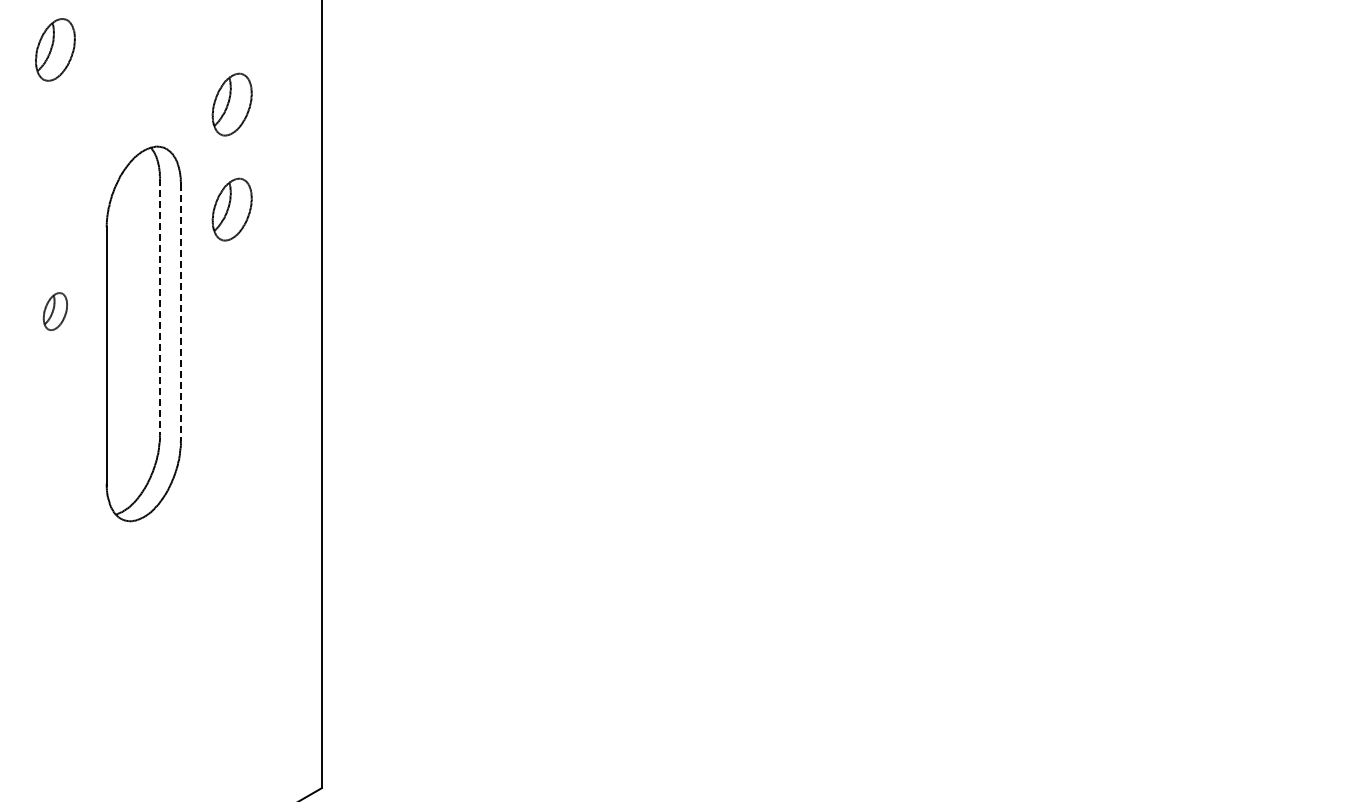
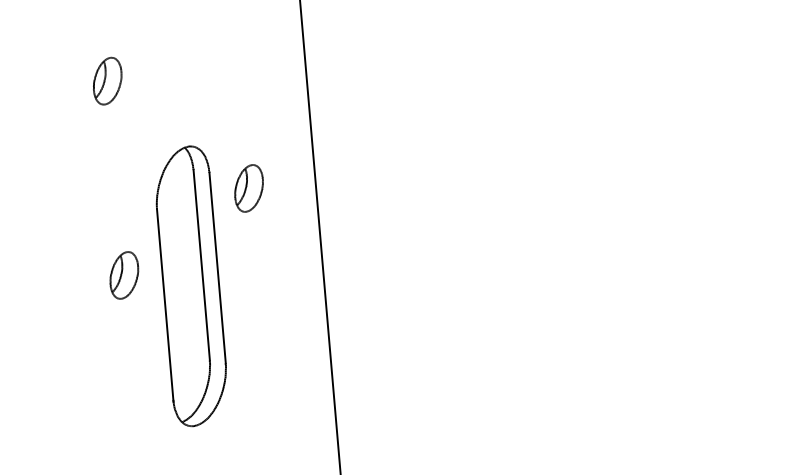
part: (231, 104) -> (241, 110), removed
line: (160, 307) -> (202, 265), dashed -> solid
part: (55, 311) -> (124, 275), size x1.67
line: (181, 313) -> (218, 268), dashed -> solid

